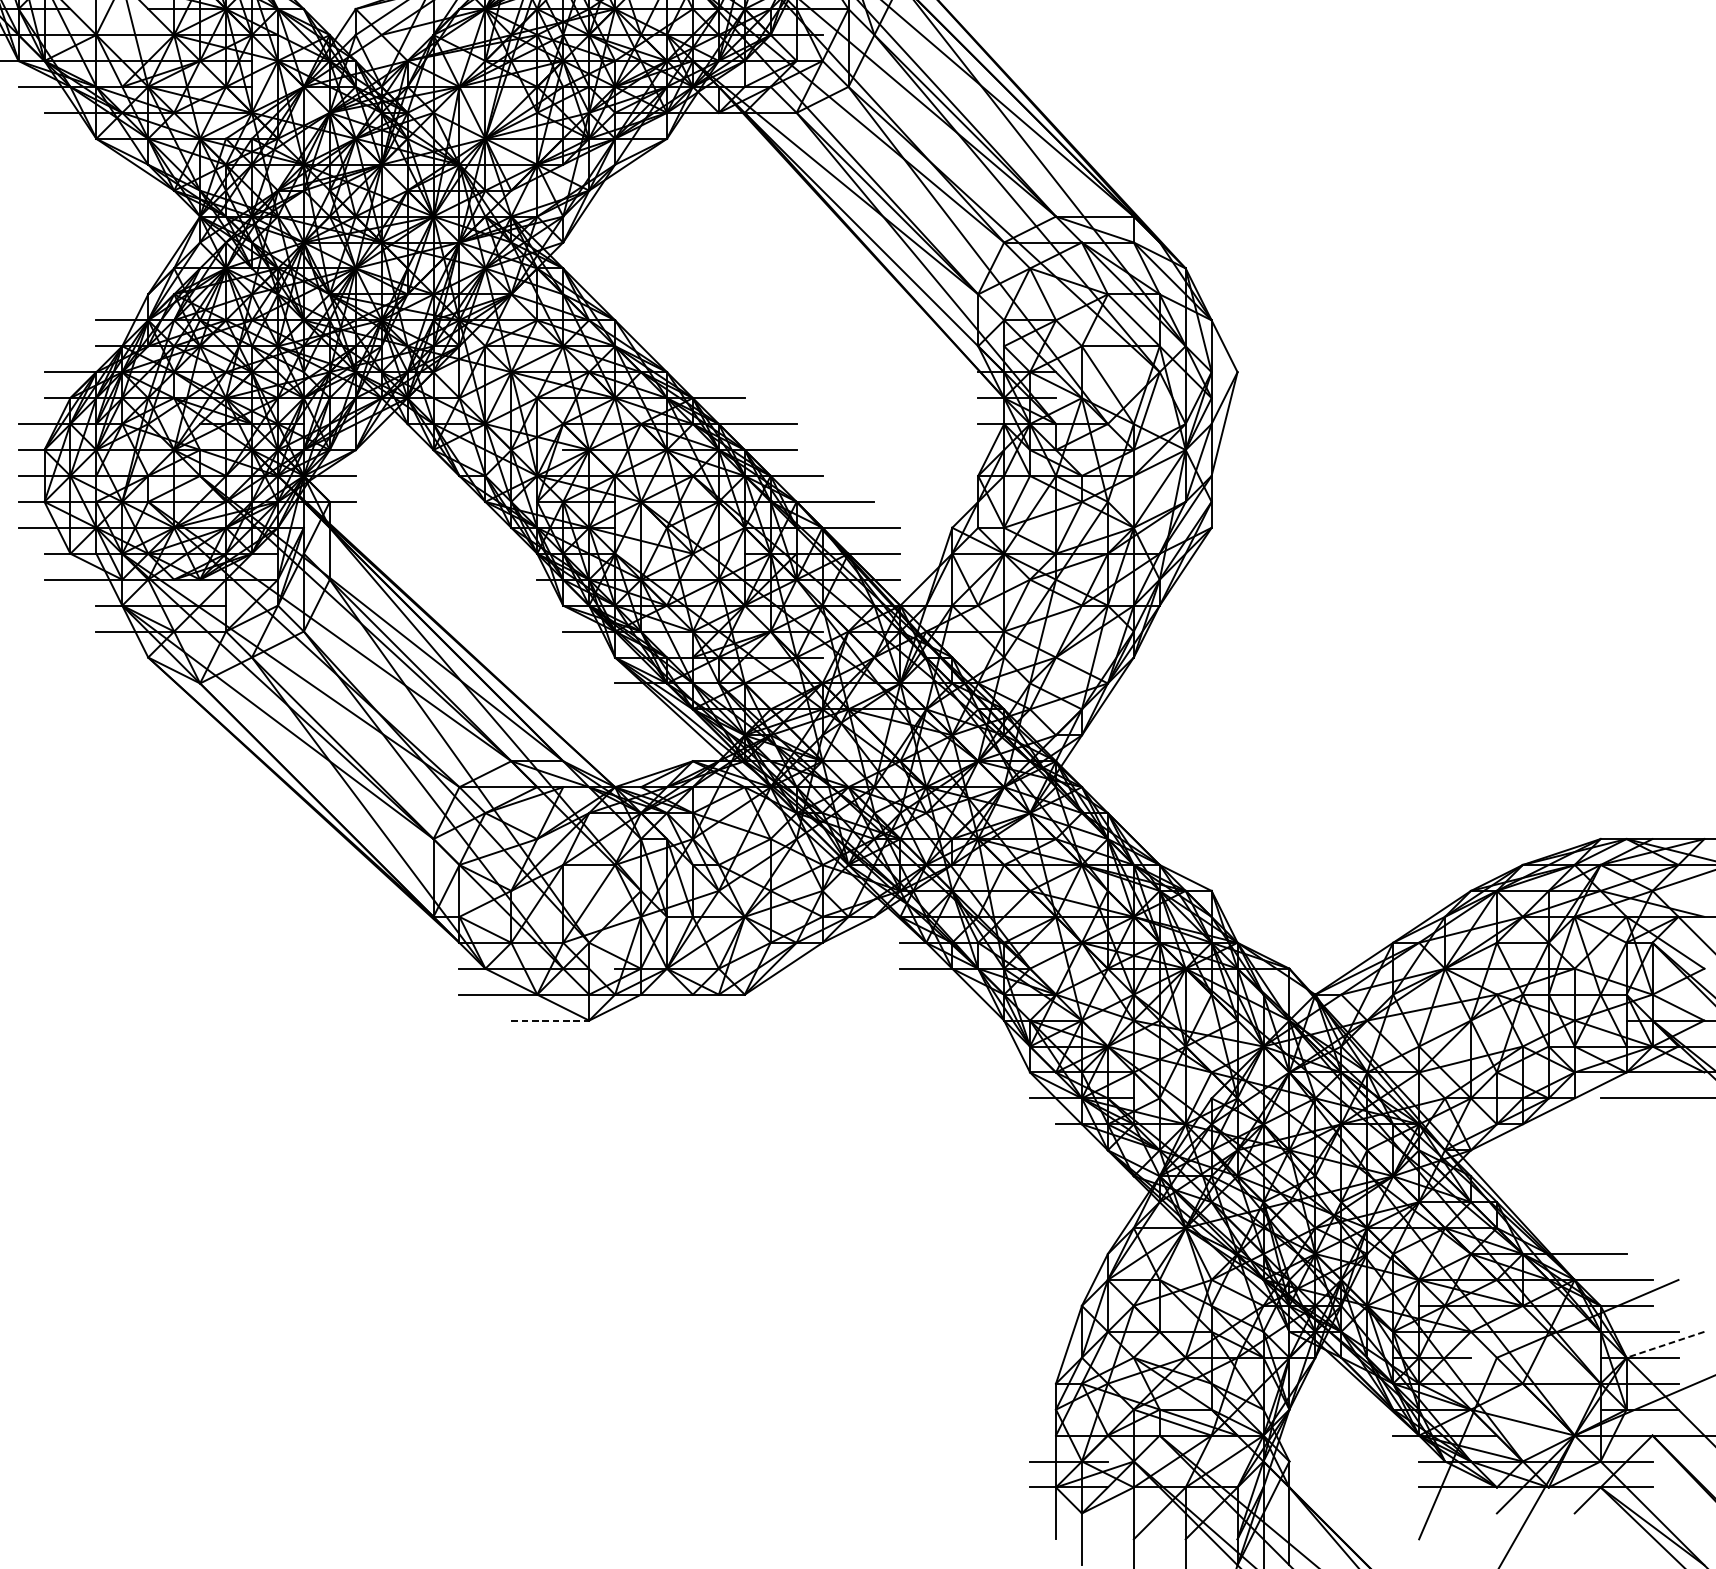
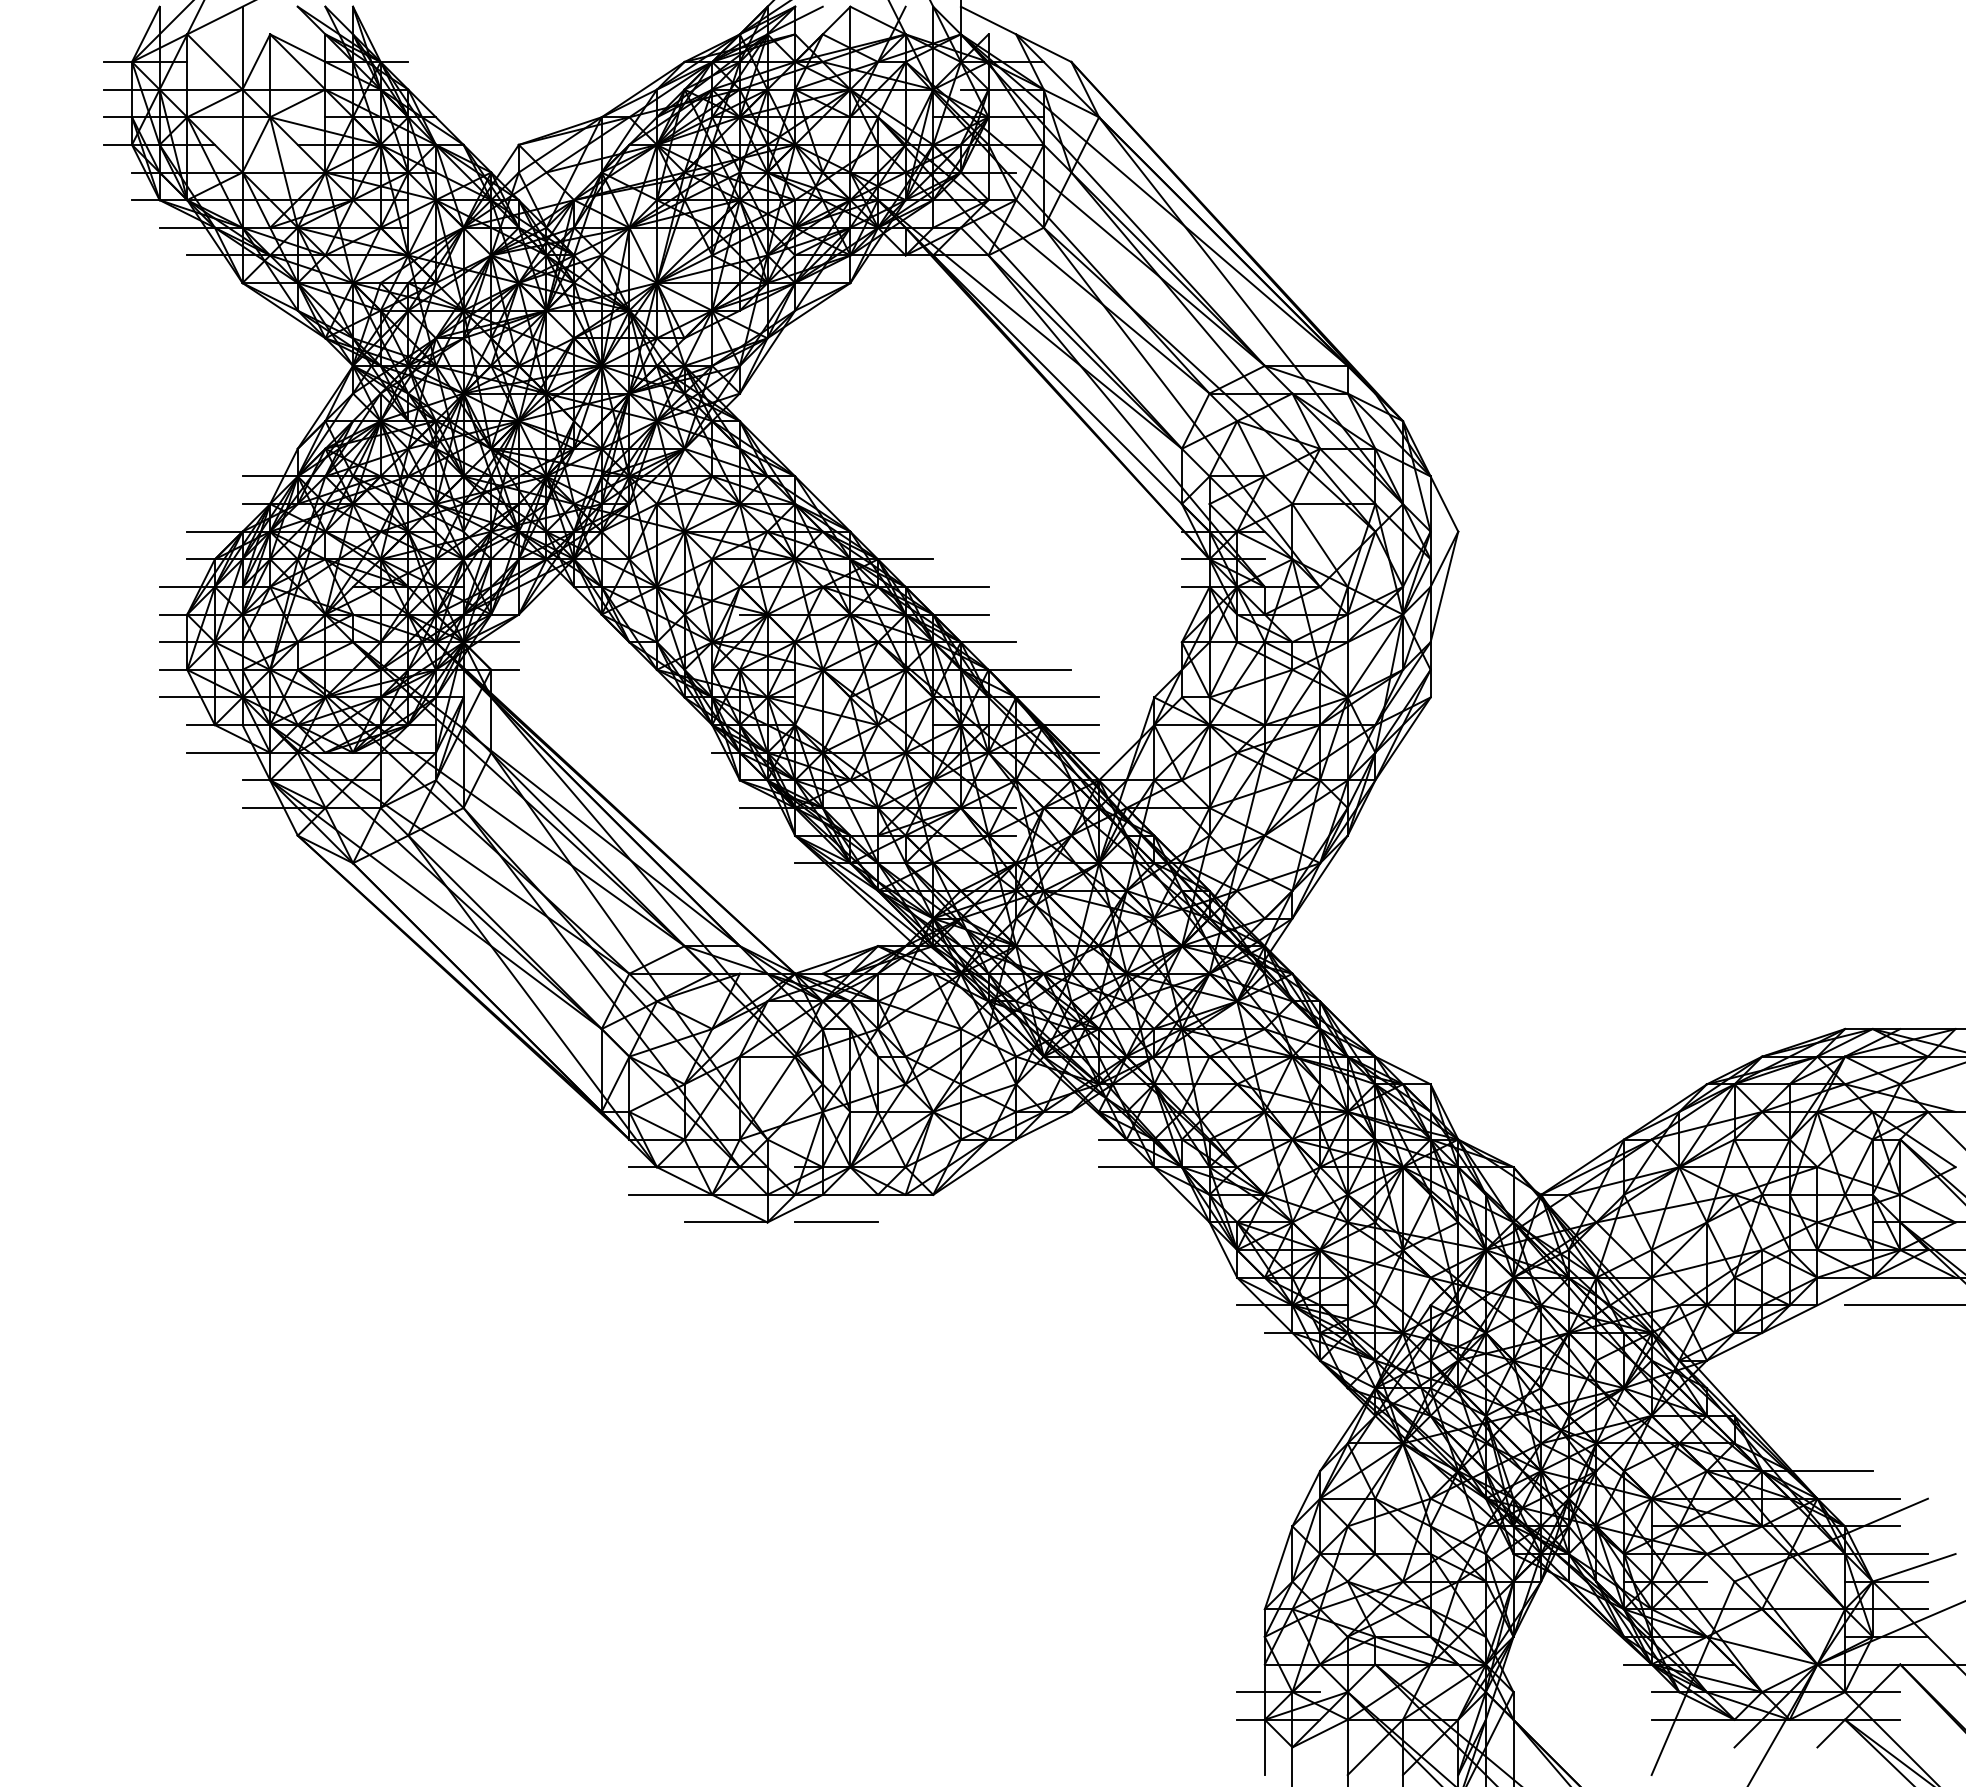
line: (653, 1019) -> (836, 1221), added
line: (550, 1020) -> (726, 1222), dashed -> solid
line: (1665, 1344) -> (1914, 1567), dashed -> solid

